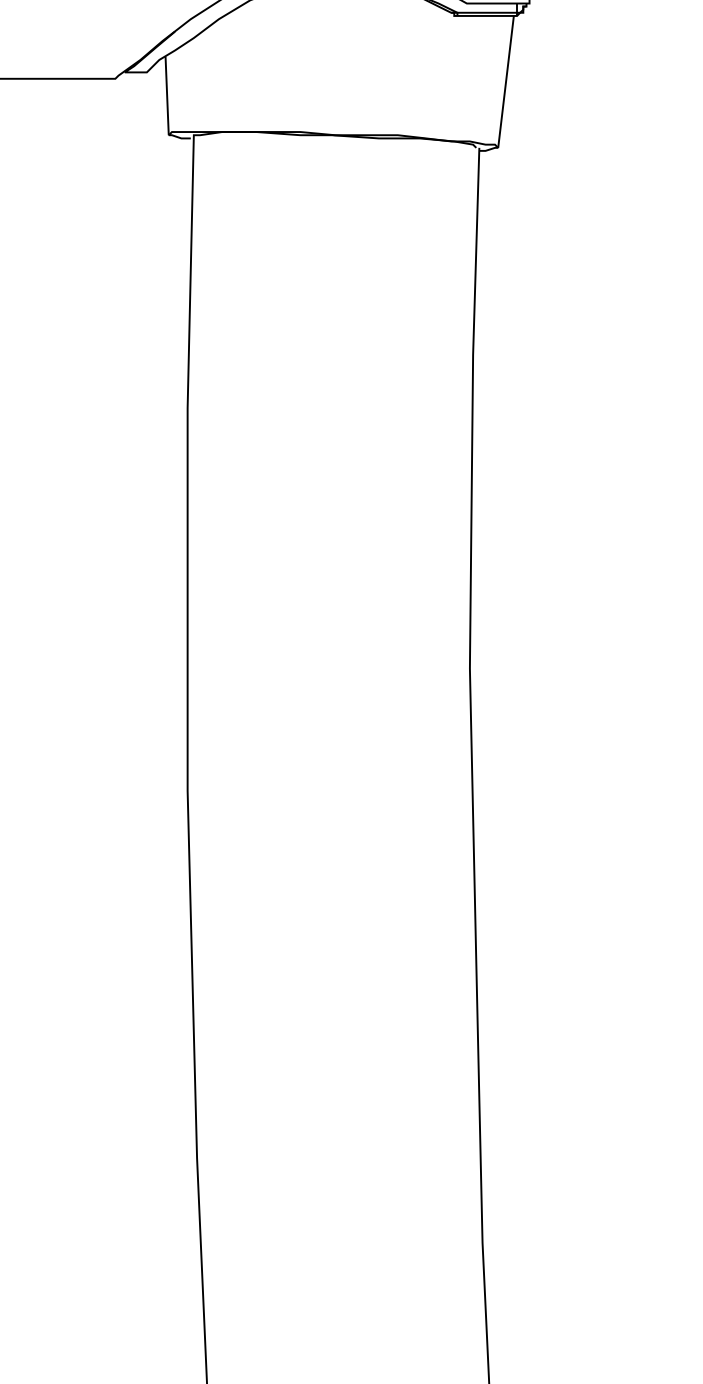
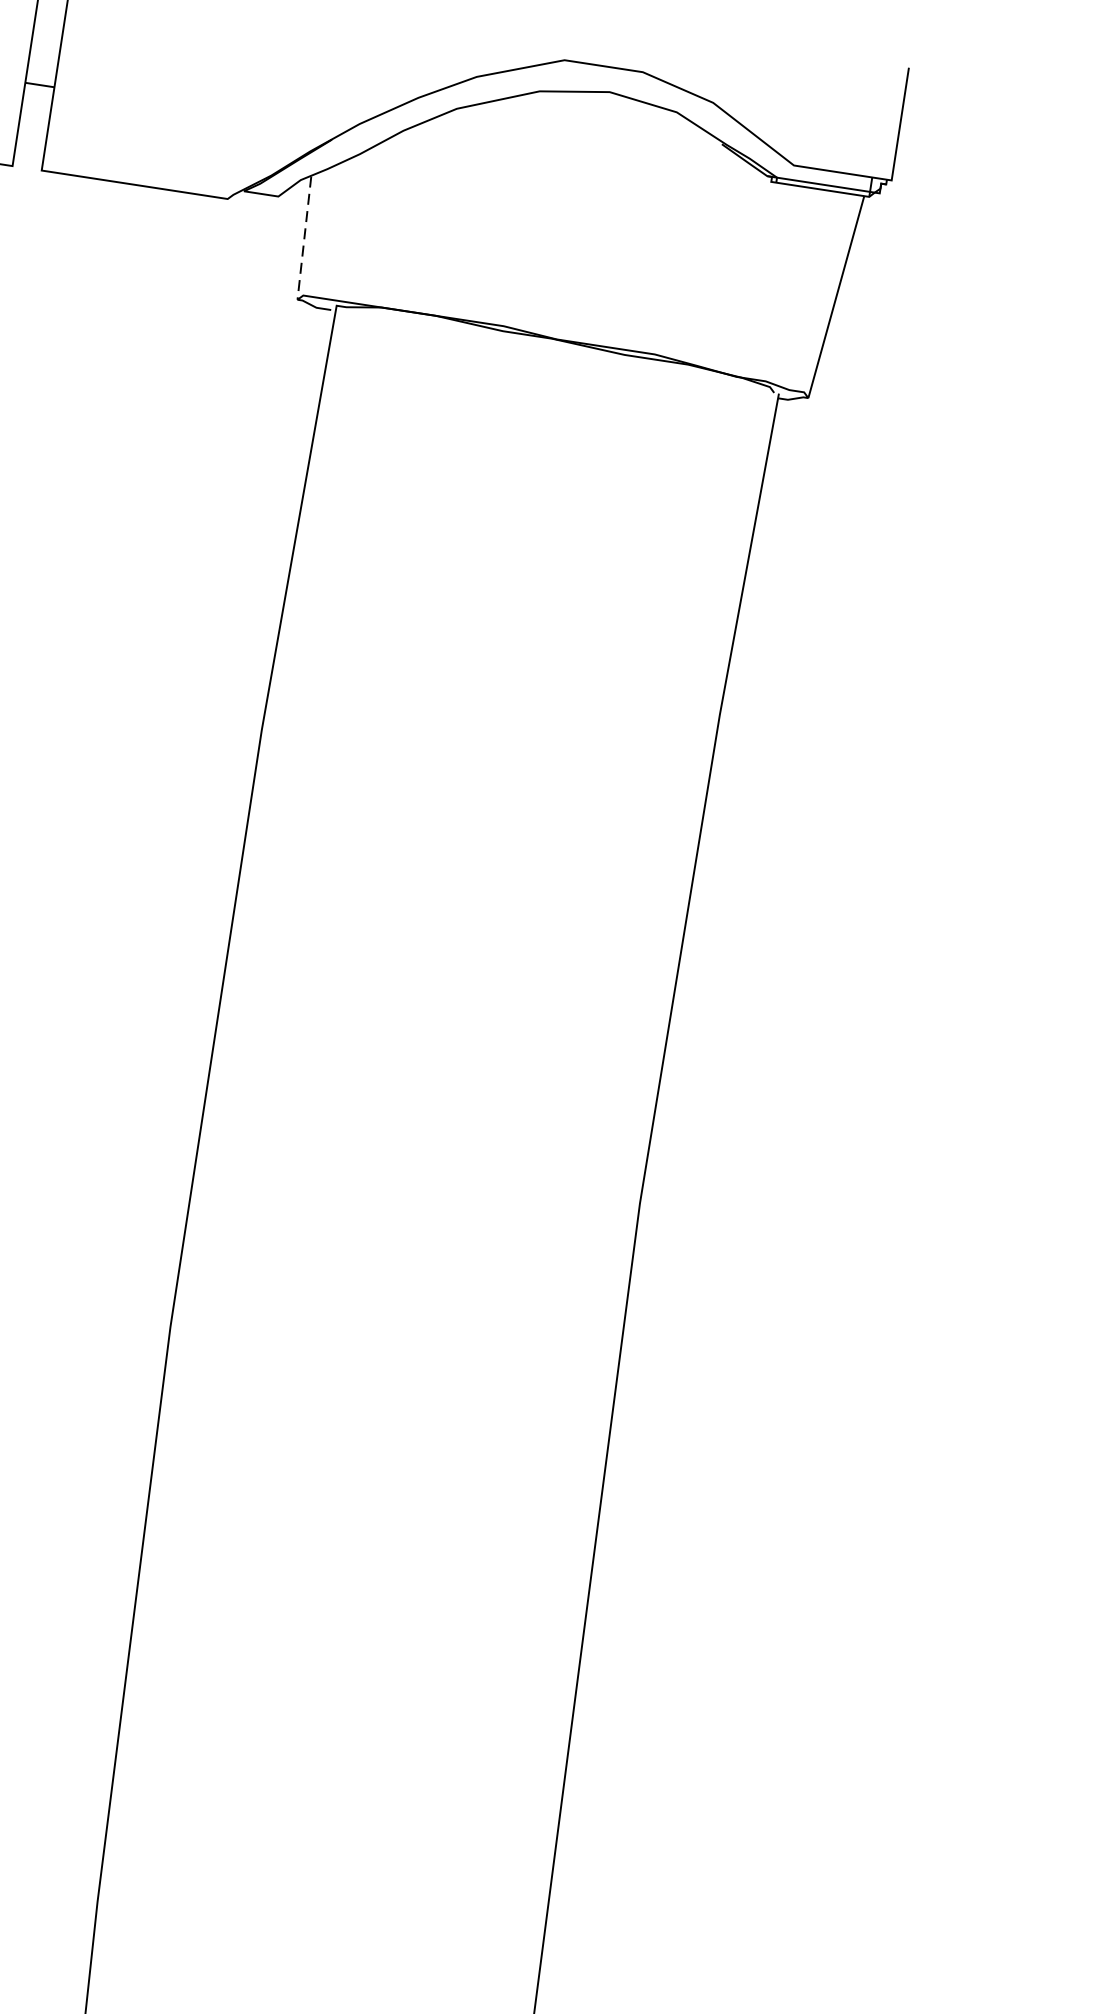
line: (167, 96) -> (304, 239), solid -> dashed

